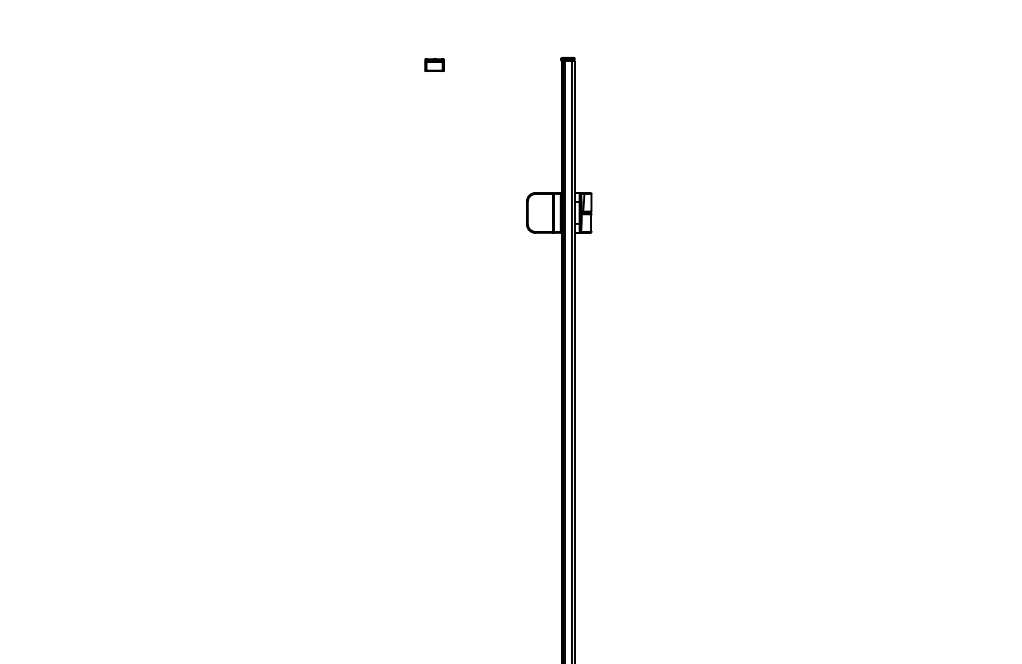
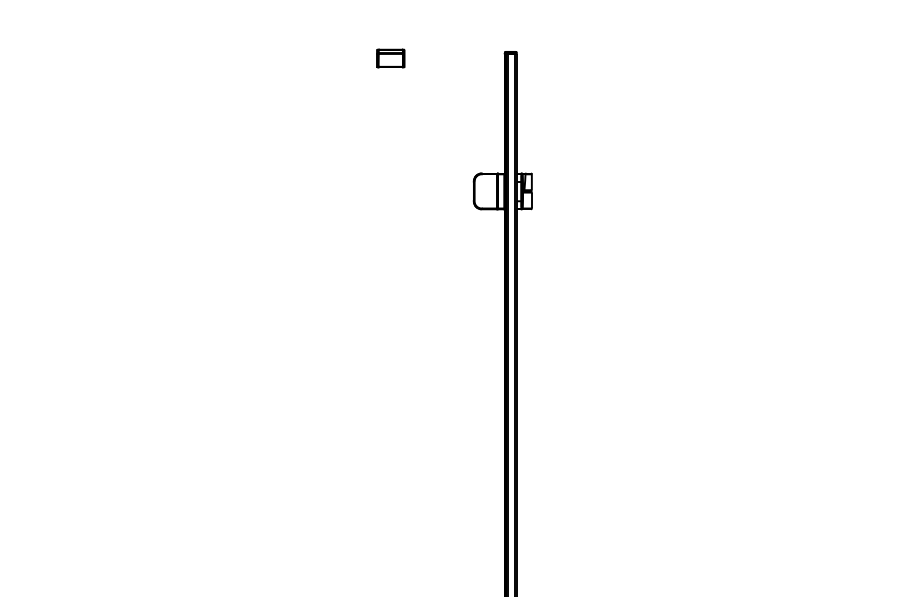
part: (434, 64) -> (390, 57), size x1.67

